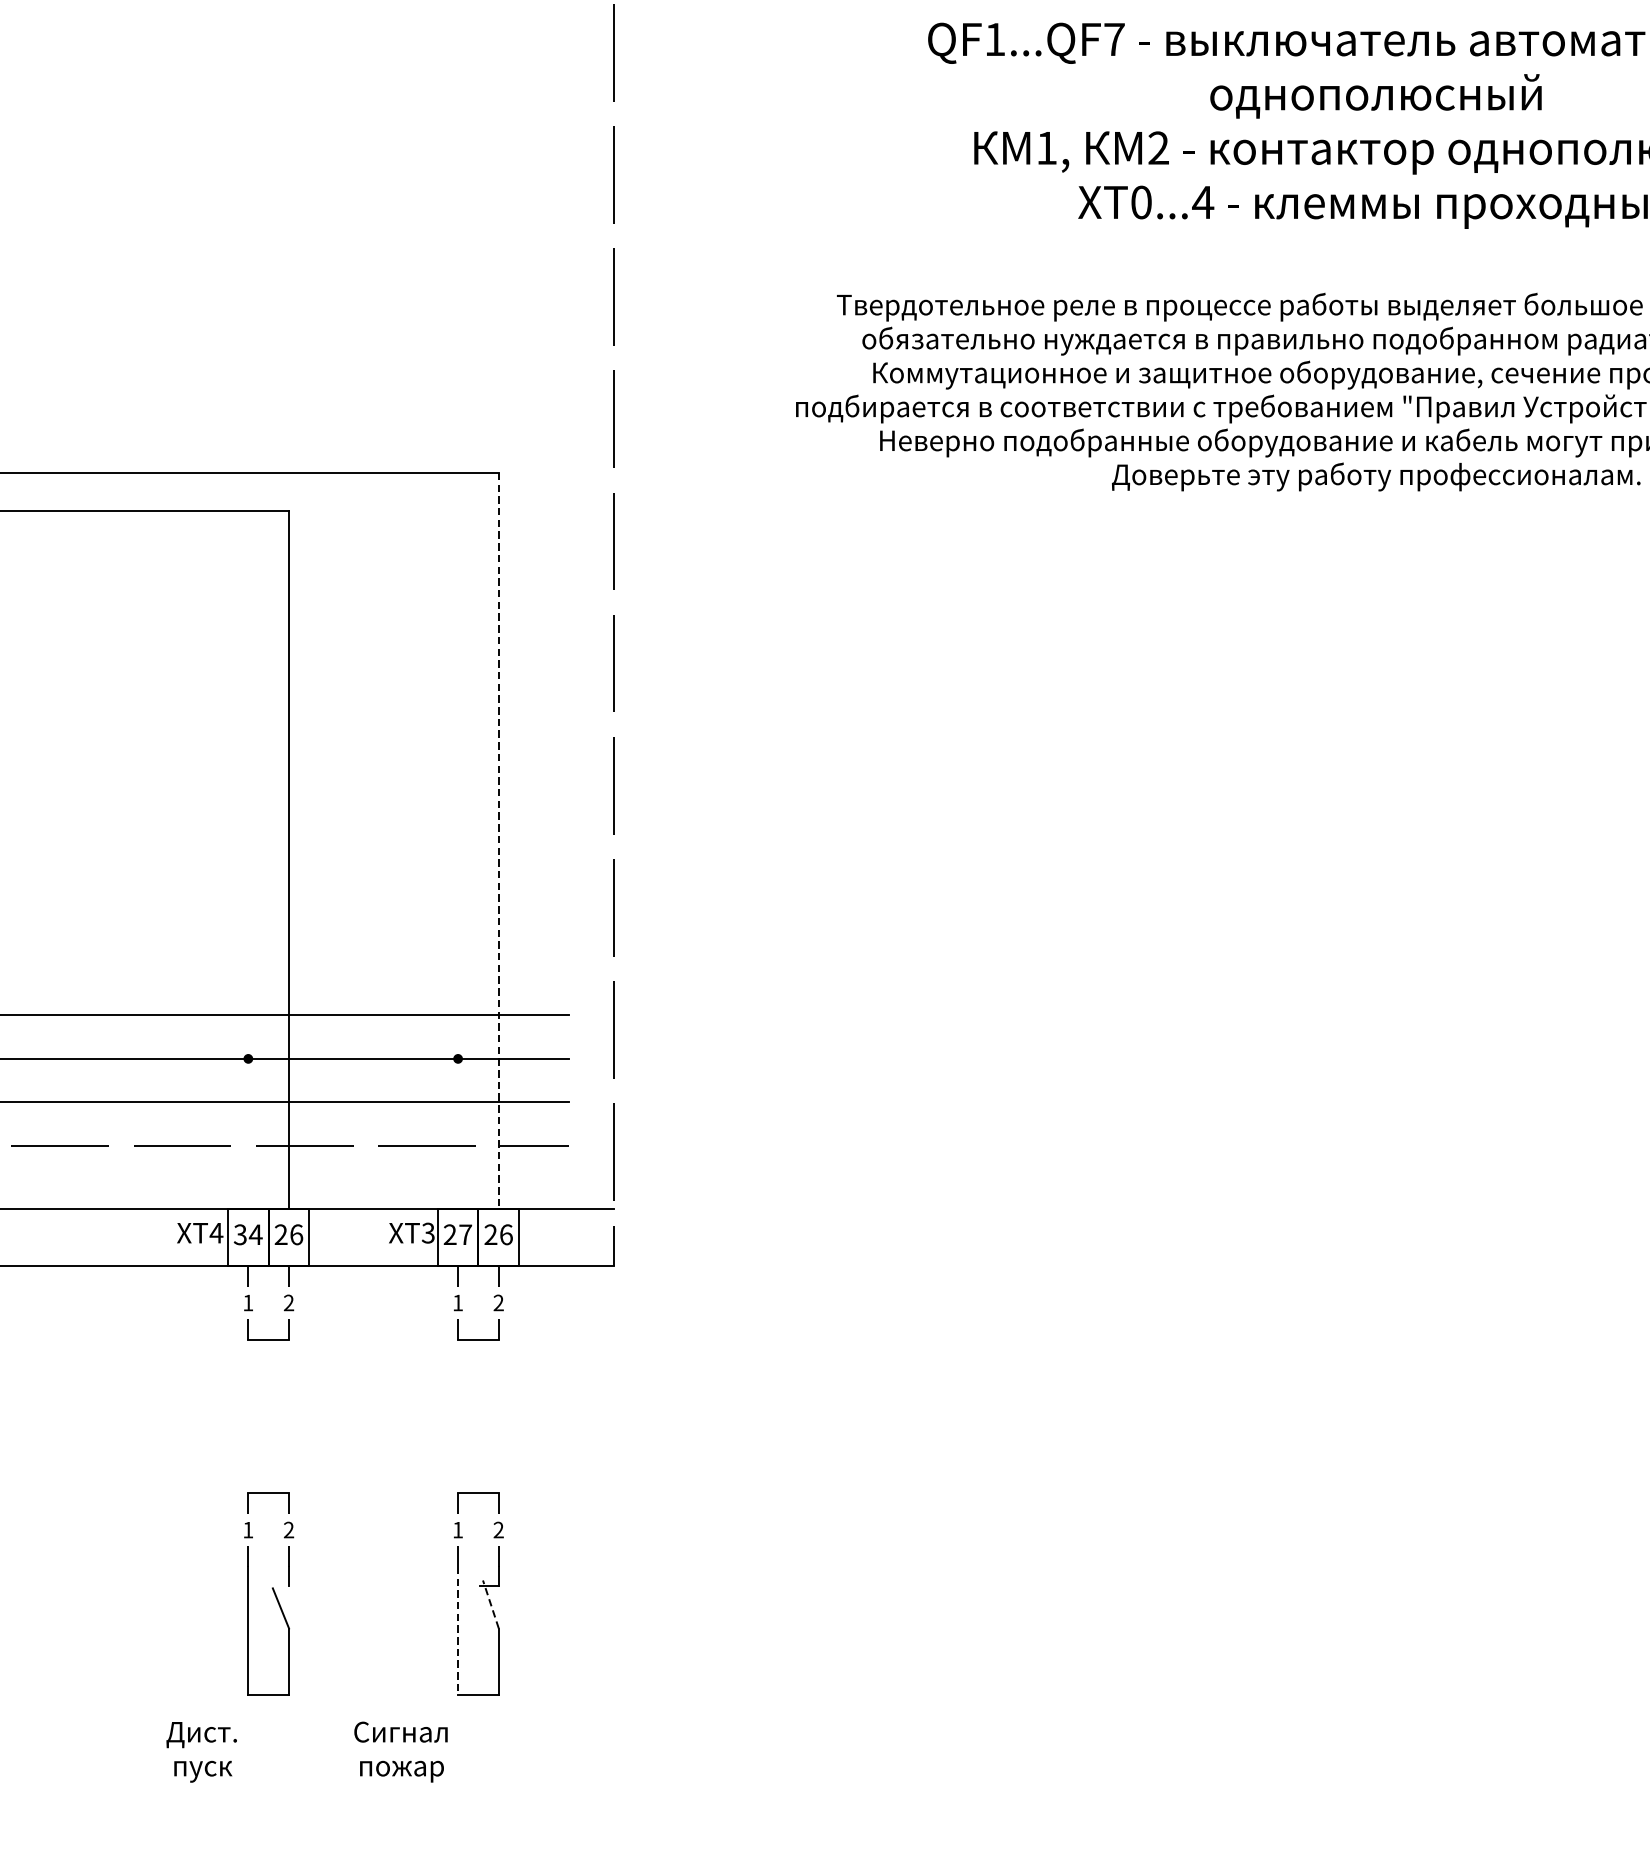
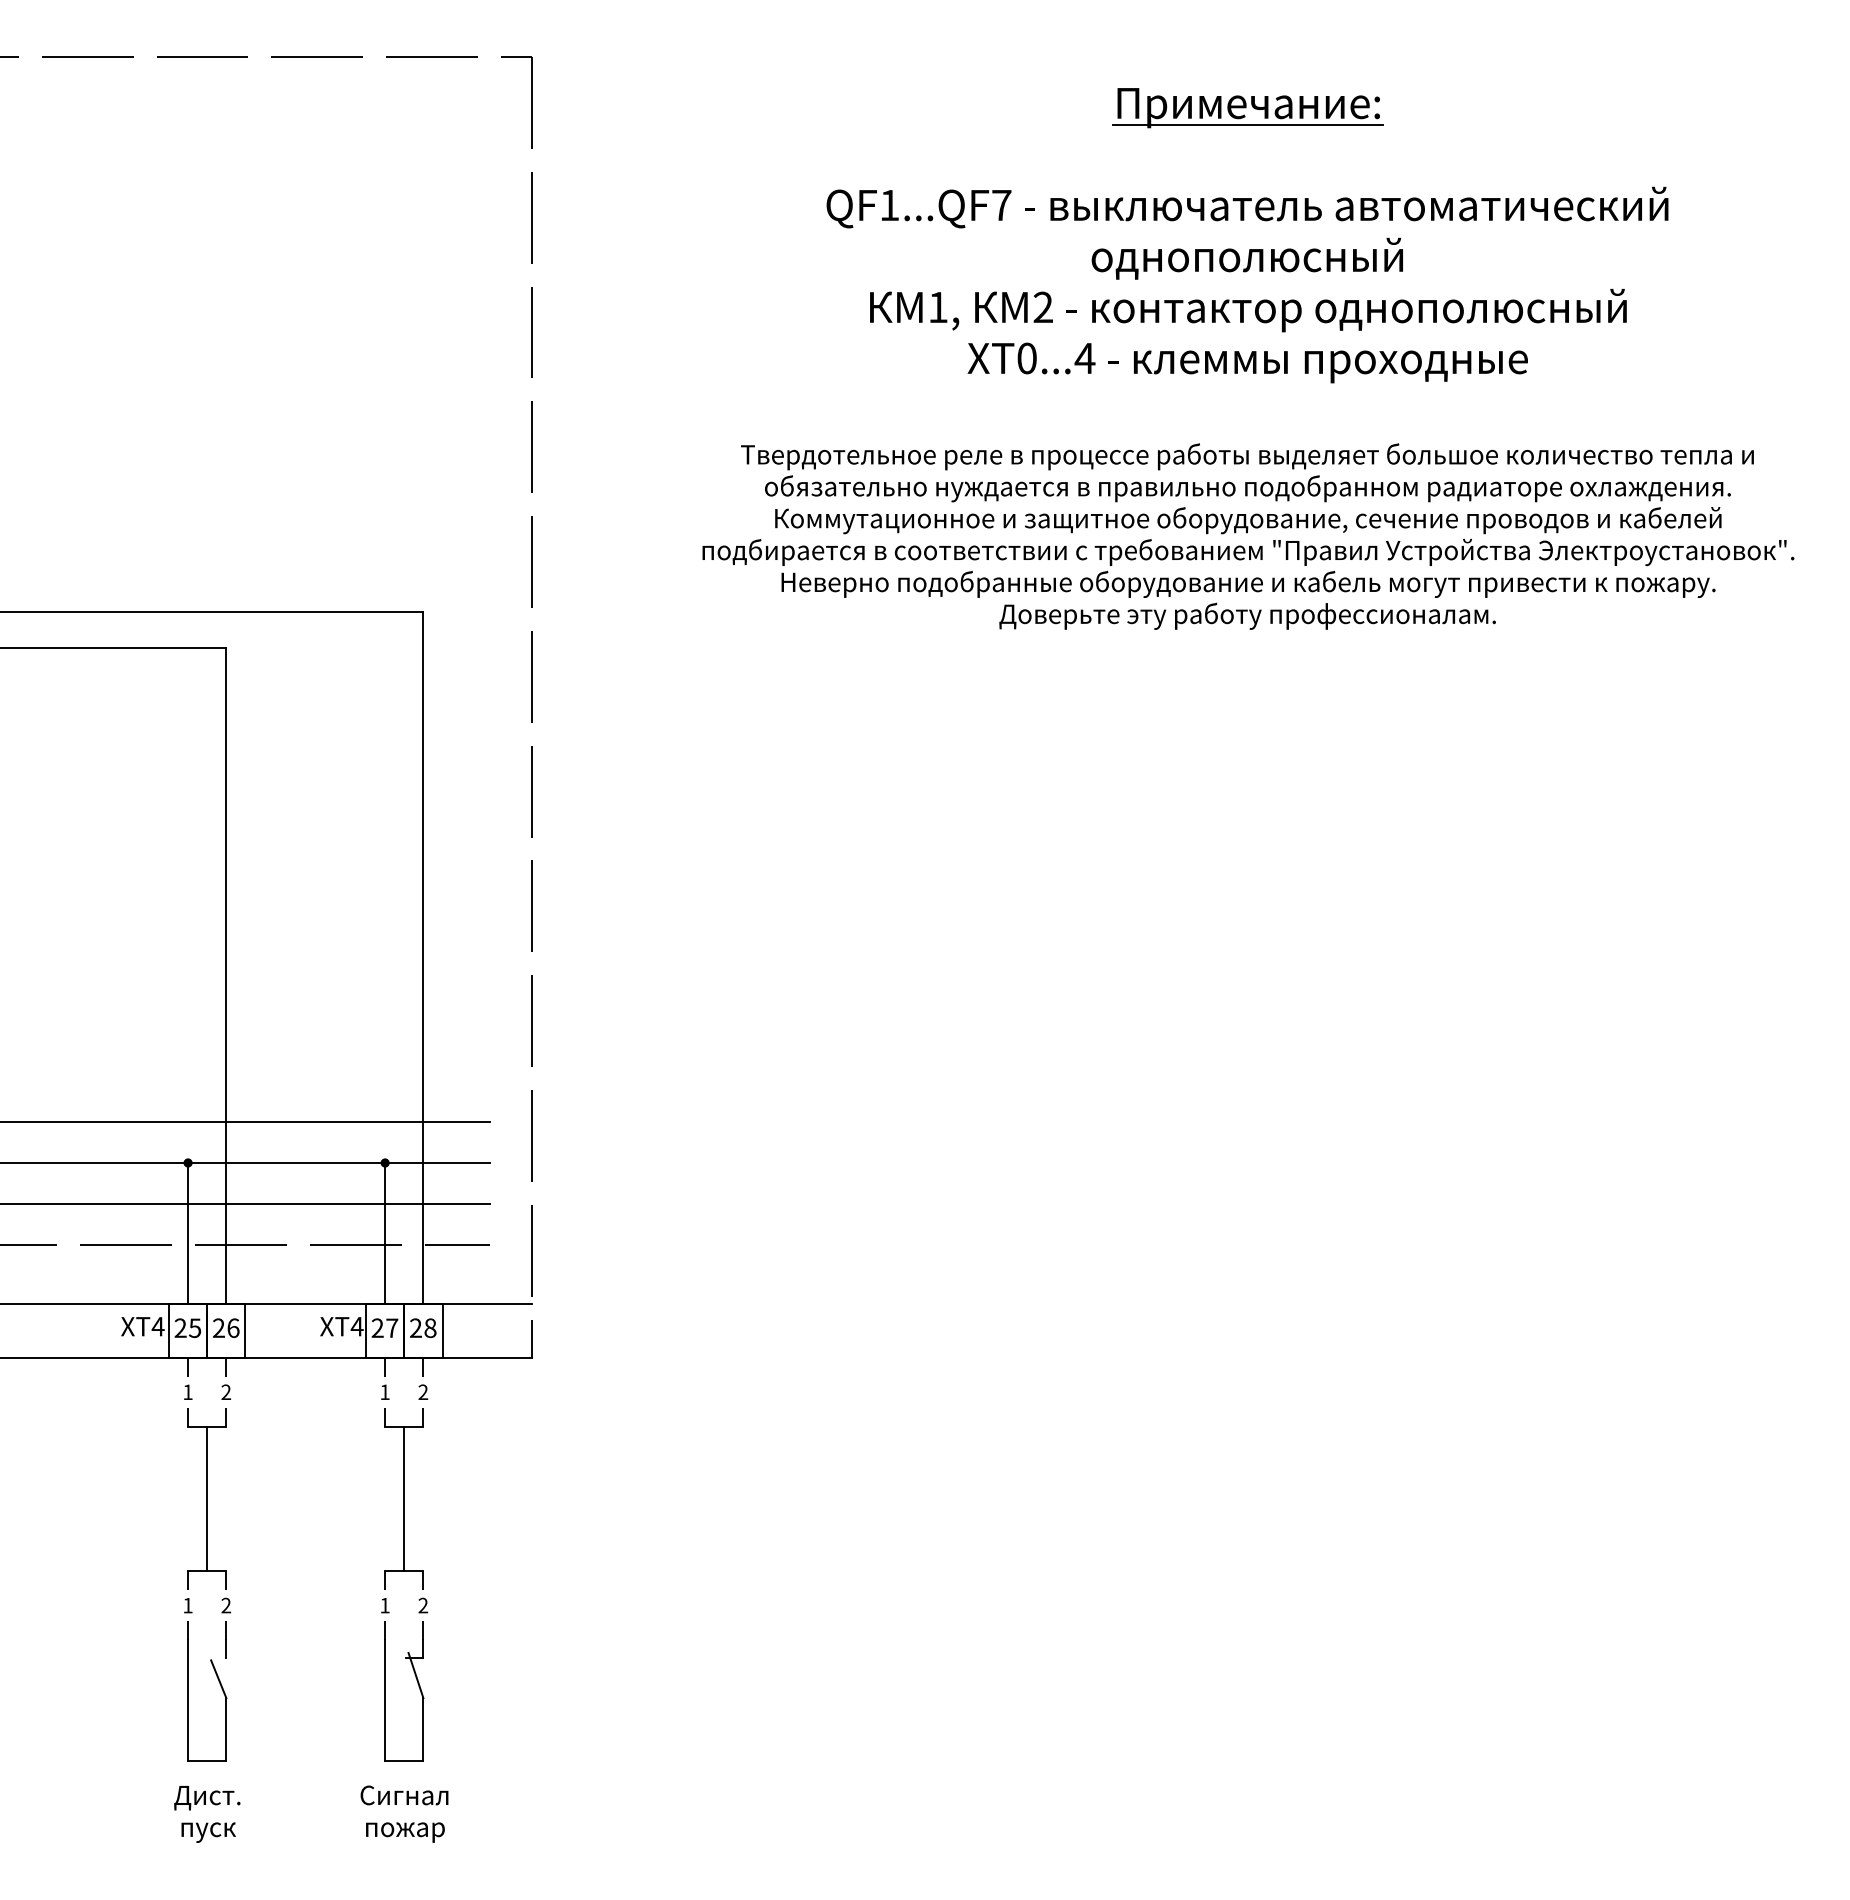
line: (498, 841) -> (423, 958), dashed -> solid
line: (248, 1133) -> (188, 1233), added
line: (458, 1133) -> (385, 1233), added
text: (427, 1232) -> (356, 1326), XT3 -> XT4
text: (506, 1234) -> (430, 1327), 26 -> 28
text: (247, 1235) -> (187, 1328), 34 -> 25
line: (269, 1416) -> (207, 1498), added
line: (478, 1416) -> (404, 1498), added
line: (490, 1604) -> (415, 1675), dashed -> solid
line: (458, 1631) -> (385, 1700), dashed -> solid
text: (400, 1751) -> (404, 1813), moved
text: (201, 1752) -> (207, 1814), moved

